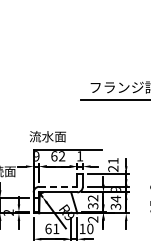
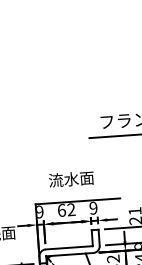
text: (47, 136) -> (70, 179), moved
text: (79, 156) -> (92, 208), 1 -> 9
line: (58, 186) -> (69, 247), dashed -> solid

